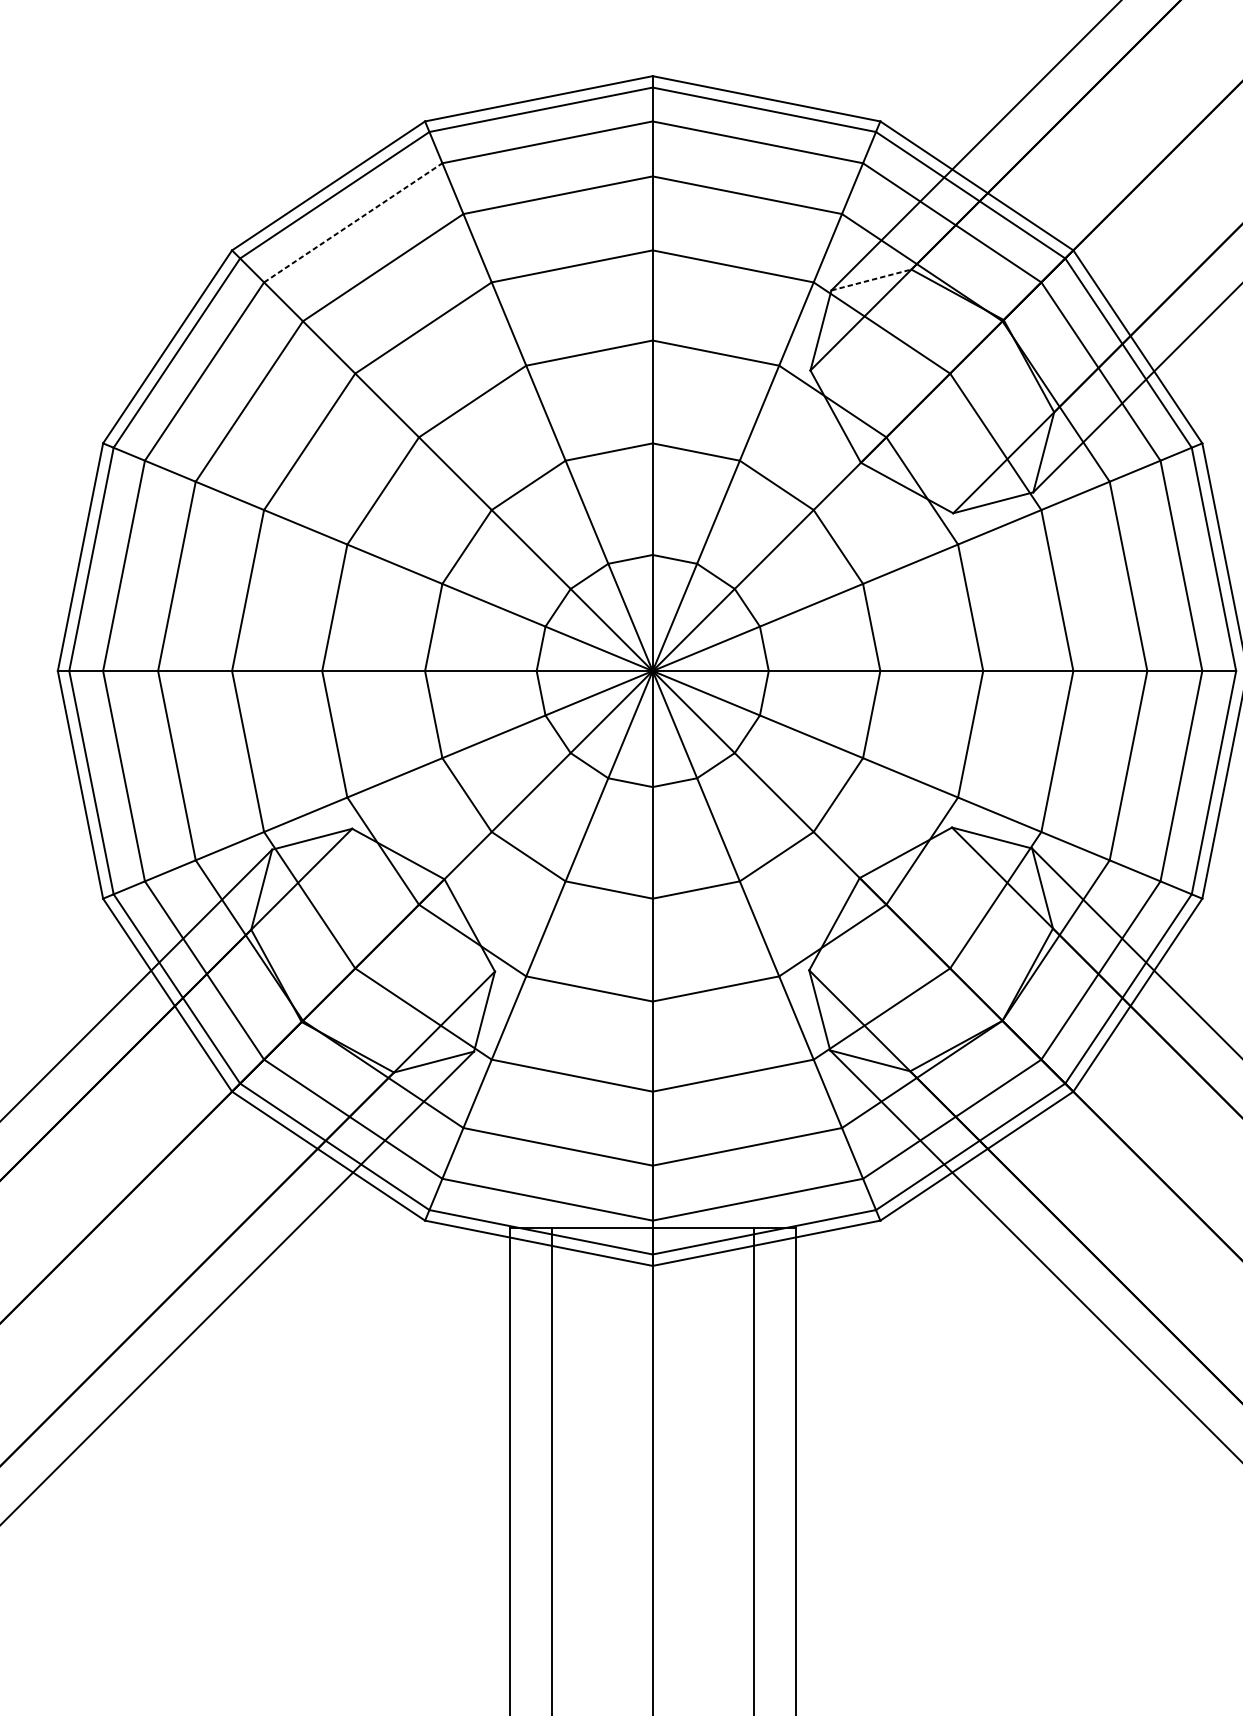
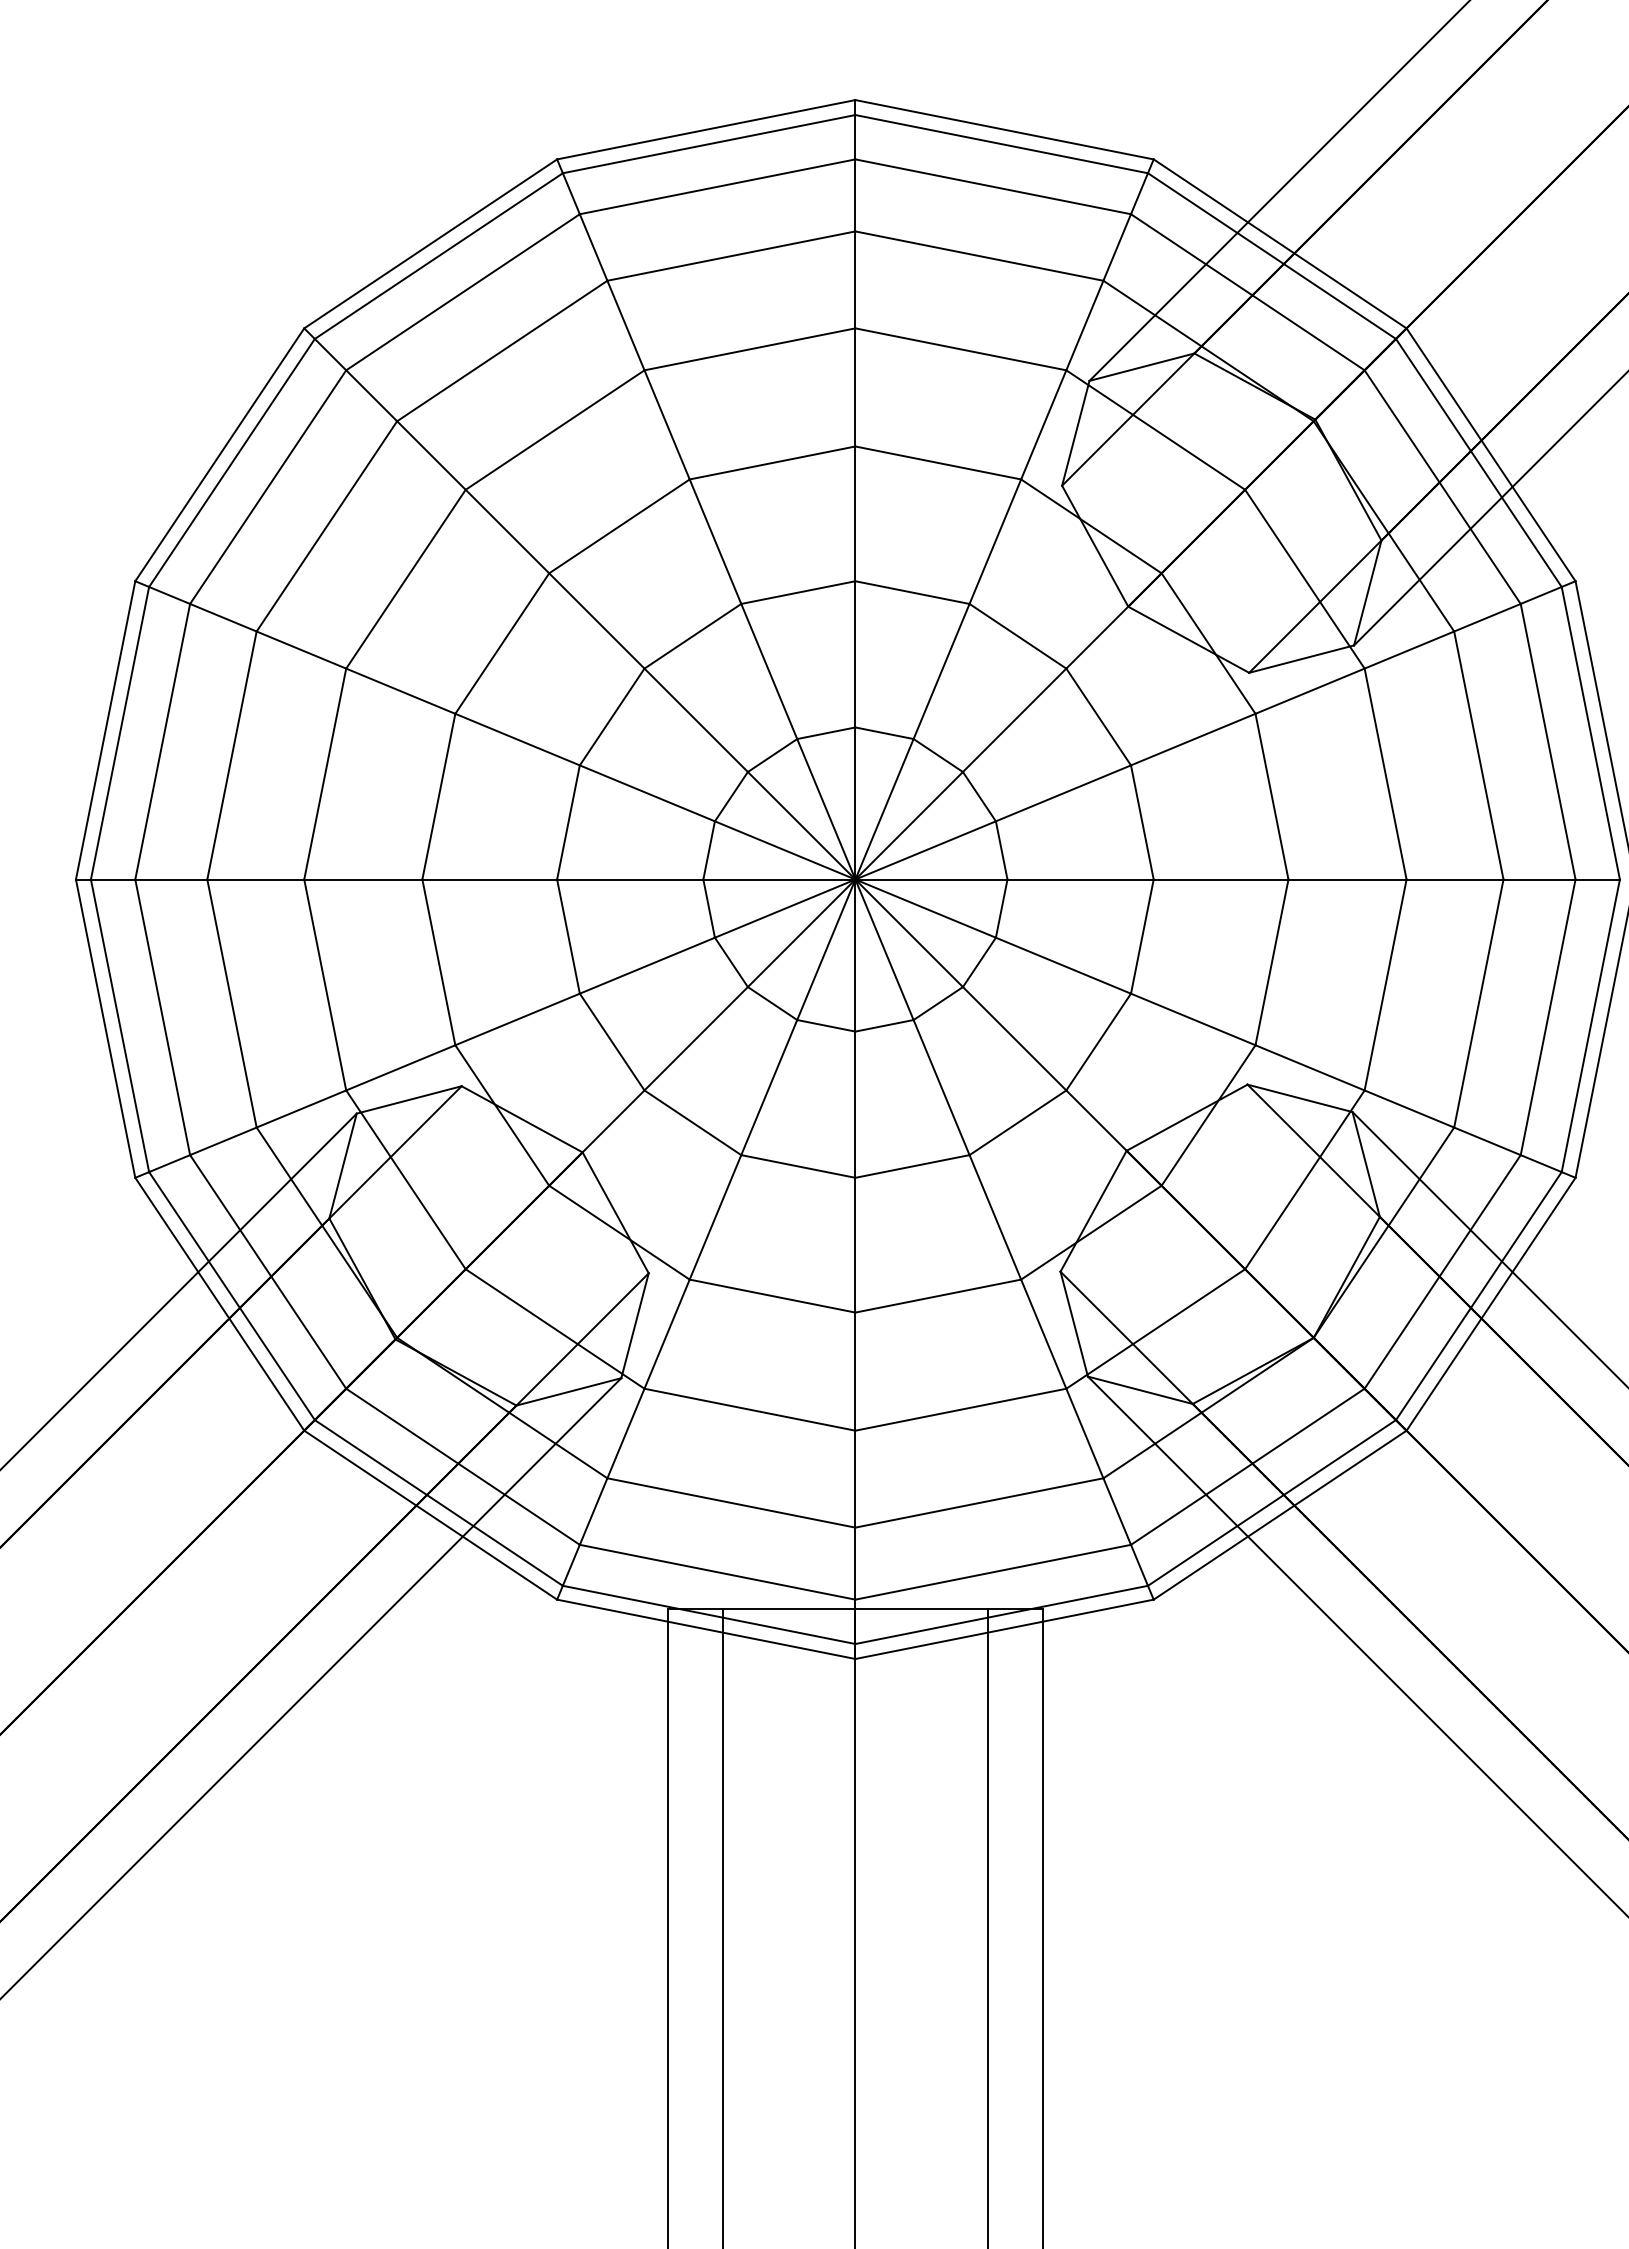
line: (353, 223) -> (463, 292), dashed -> solid
line: (871, 280) -> (1142, 367), dashed -> solid

